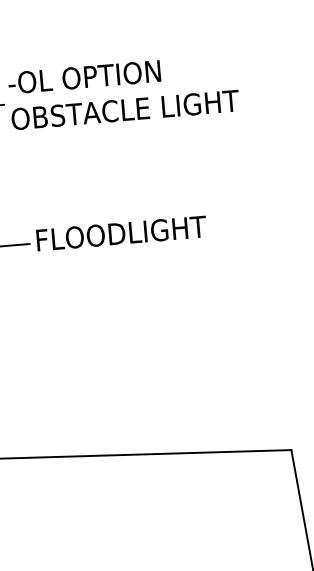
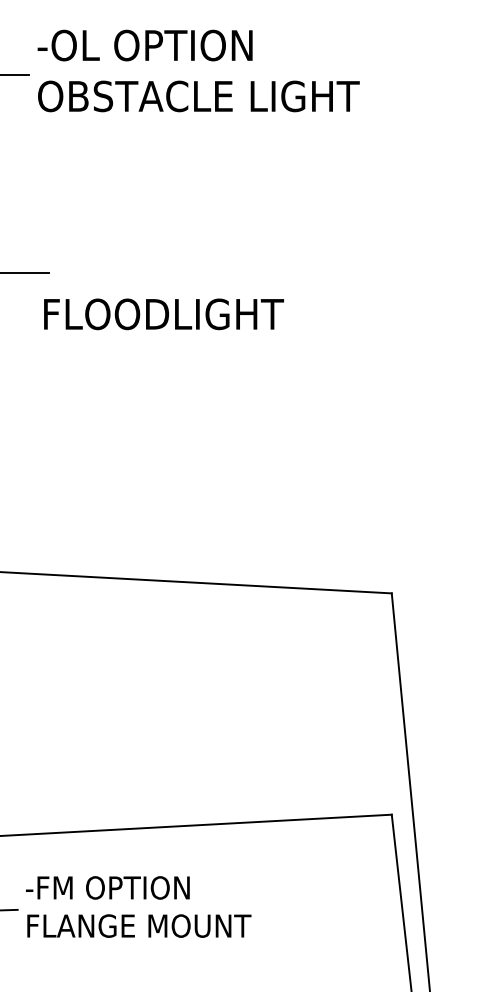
text: (121, 233) -> (163, 314), moved

